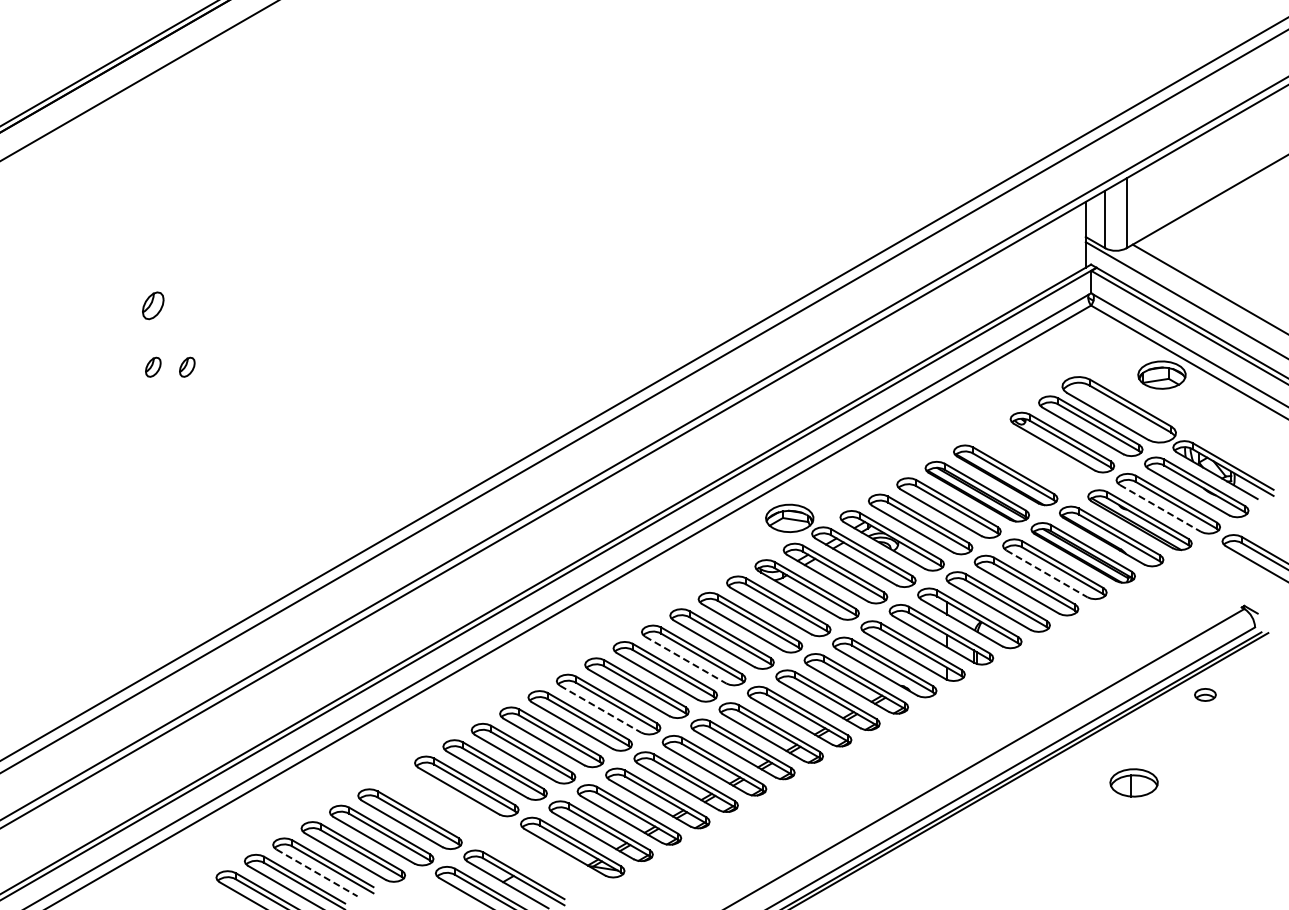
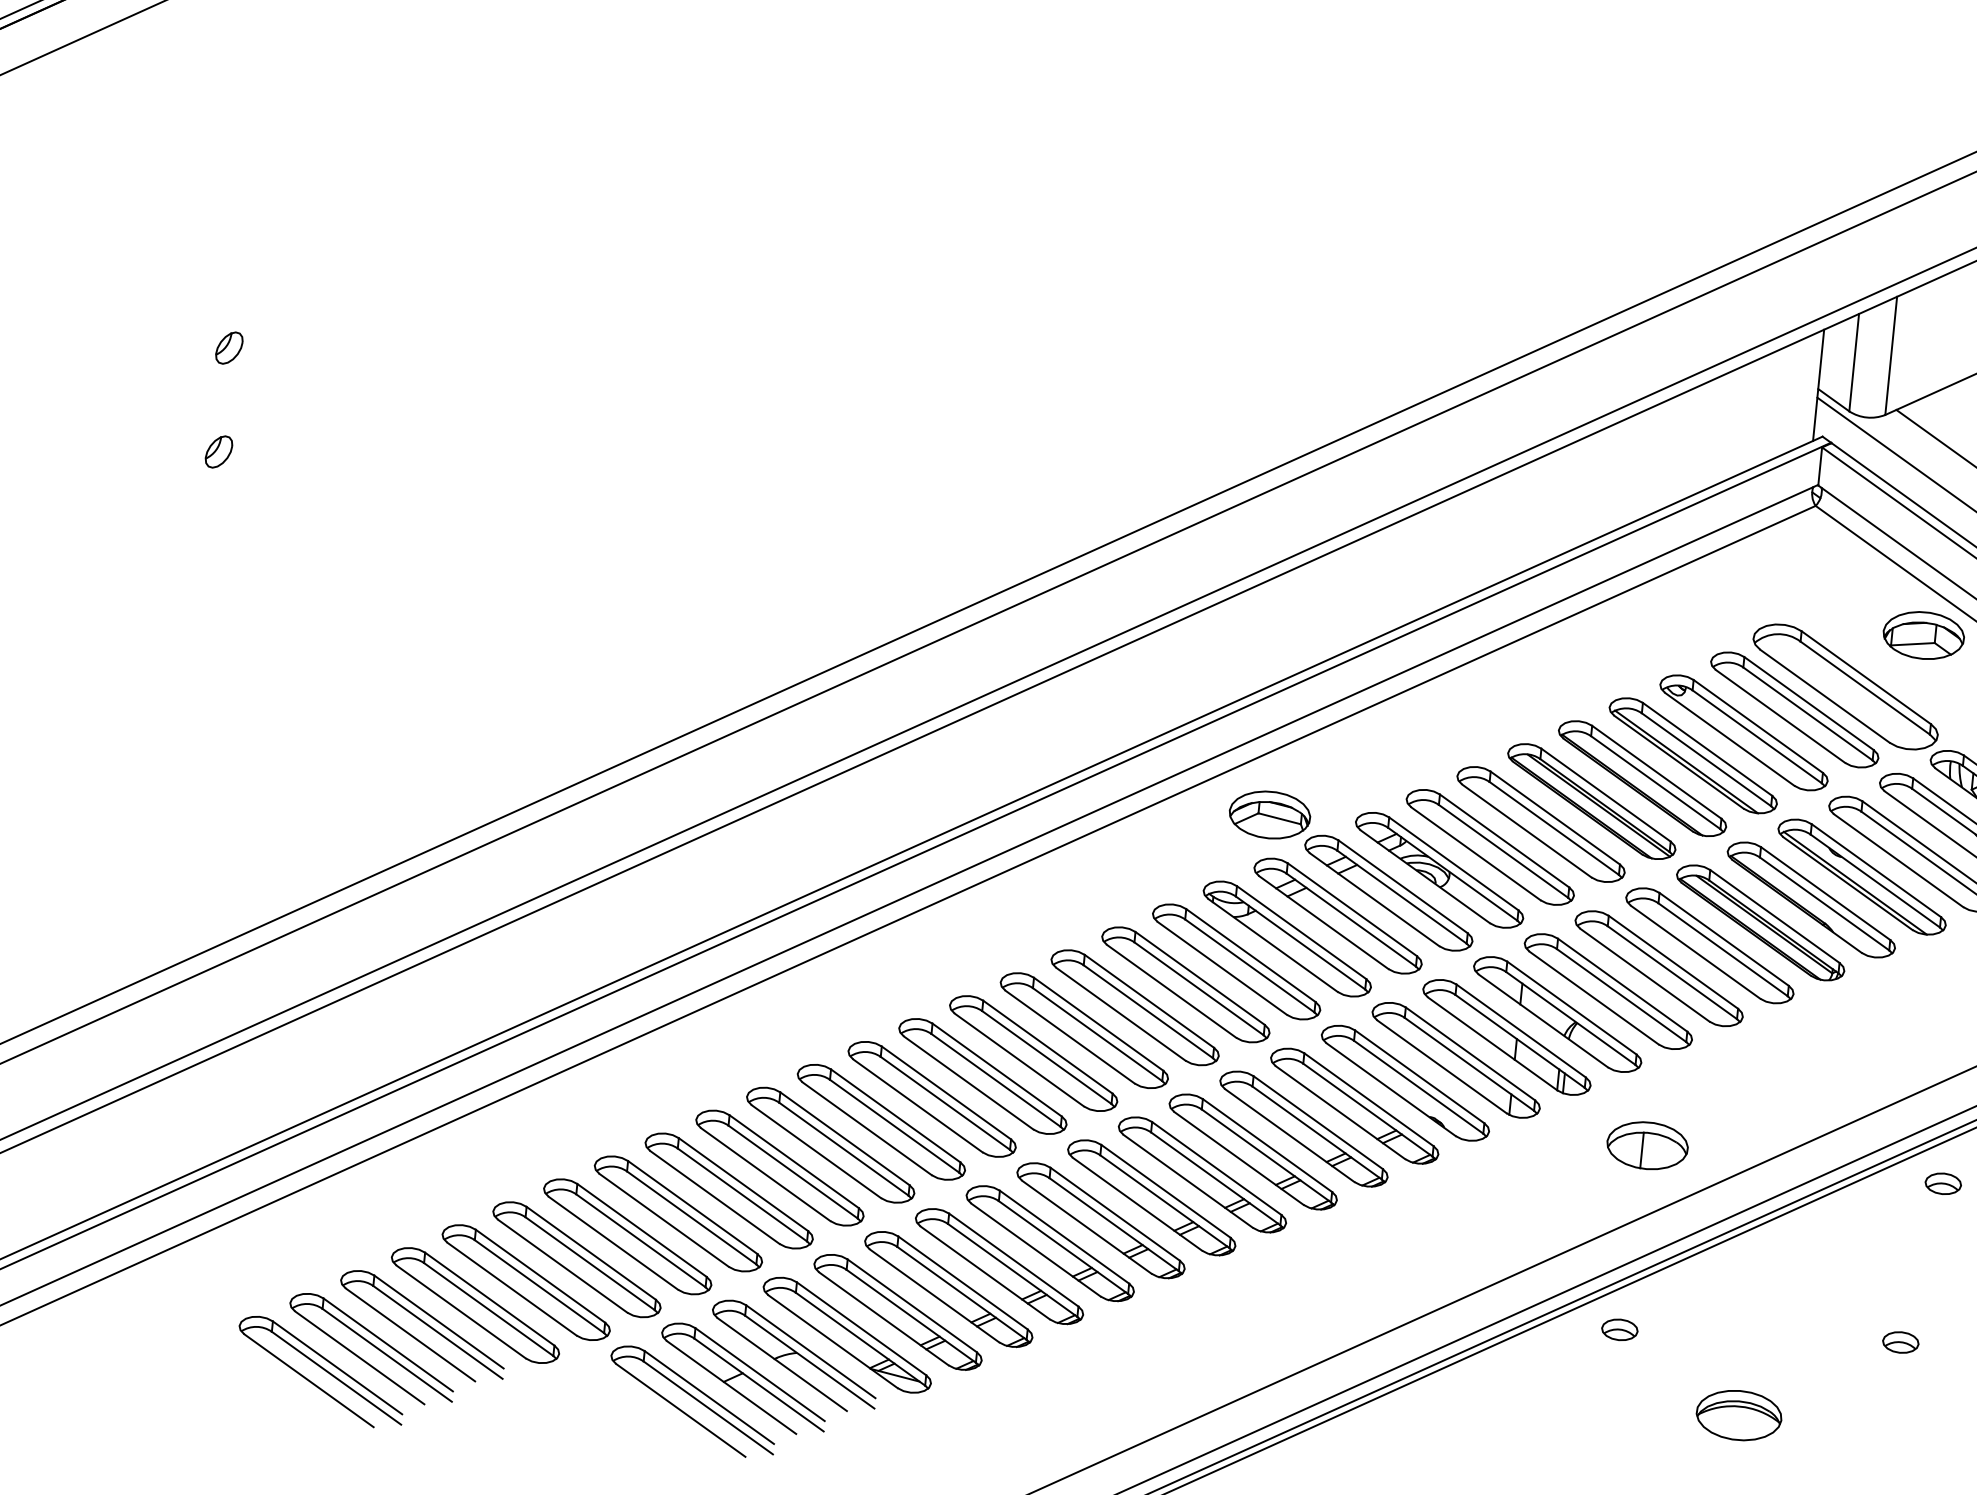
part: (153, 305) -> (229, 347), size x0.71
part: (187, 366) -> (276, 456), removed
part: (1033, 458) -> (1692, 754), added
line: (1160, 508) -> (1898, 860), dashed -> solid
line: (1046, 573) -> (1694, 951), dashed -> solid
line: (685, 660) -> (1069, 1037), dashed -> solid
line: (600, 709) -> (917, 1106), dashed -> solid
part: (1133, 782) -> (1646, 1144), moved
part: (1189, 790) -> (1900, 1342), added
part: (1024, 799) -> (1619, 1330), added
part: (489, 832) -> (709, 1295), added
part: (1099, 842) -> (1739, 1415), added
line: (317, 872) -> (411, 1334), dashed -> solid

